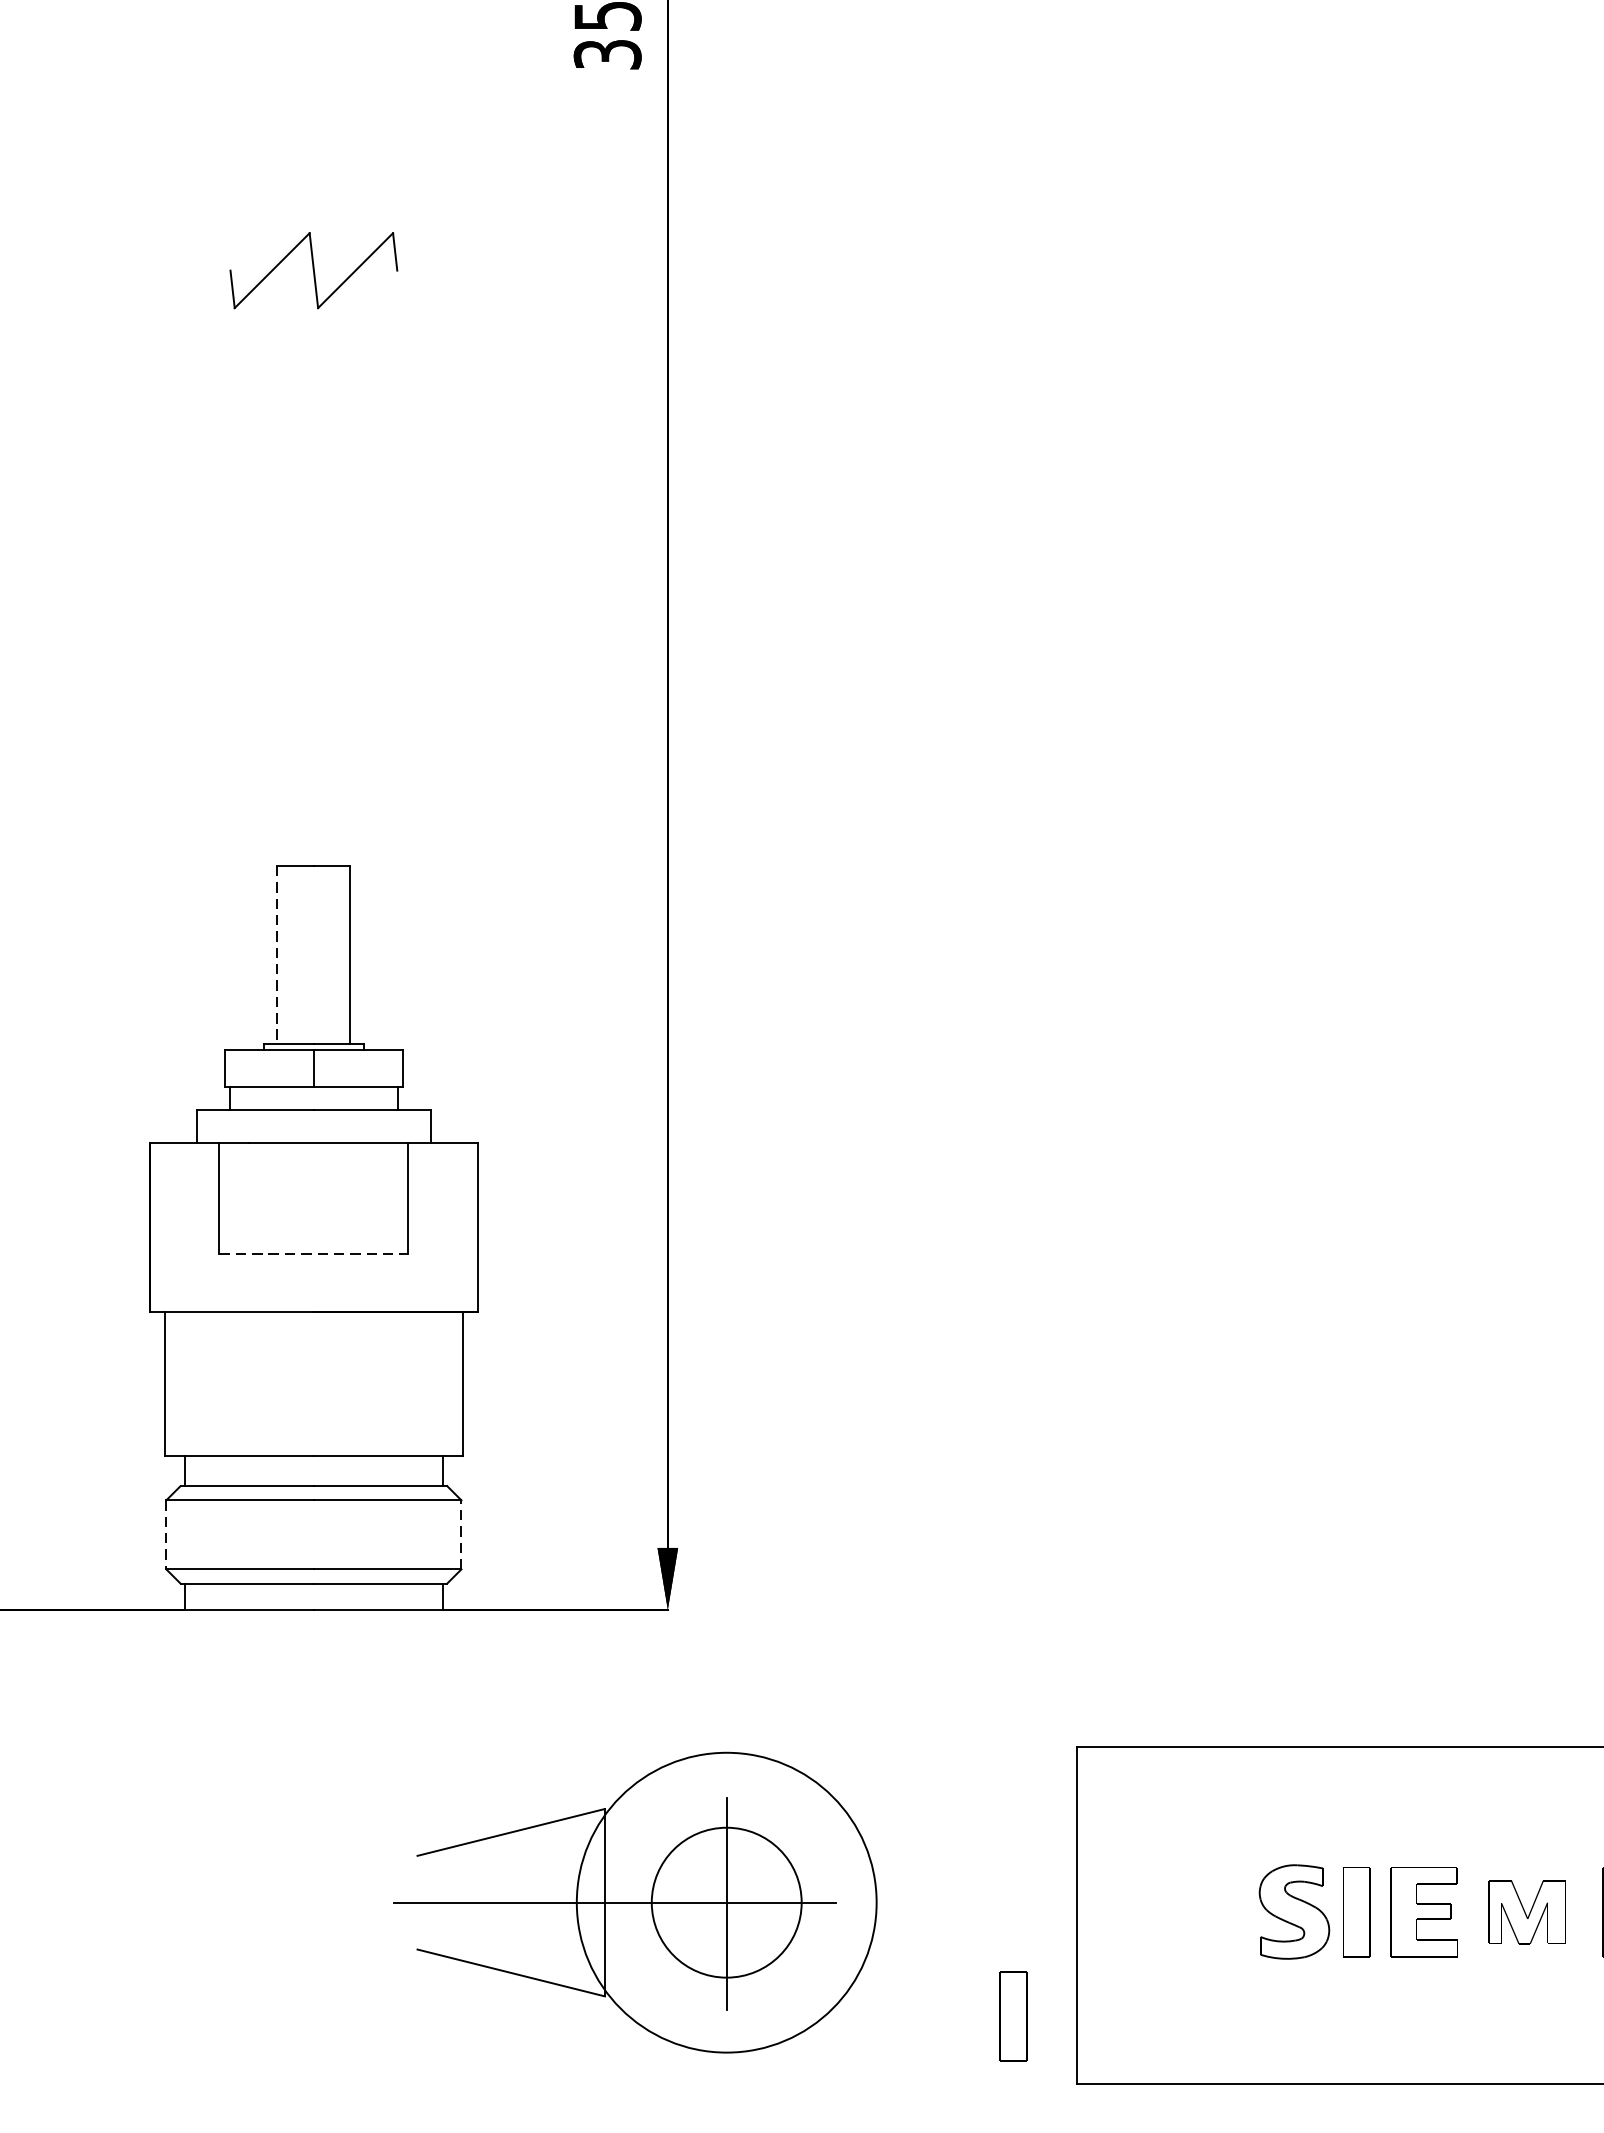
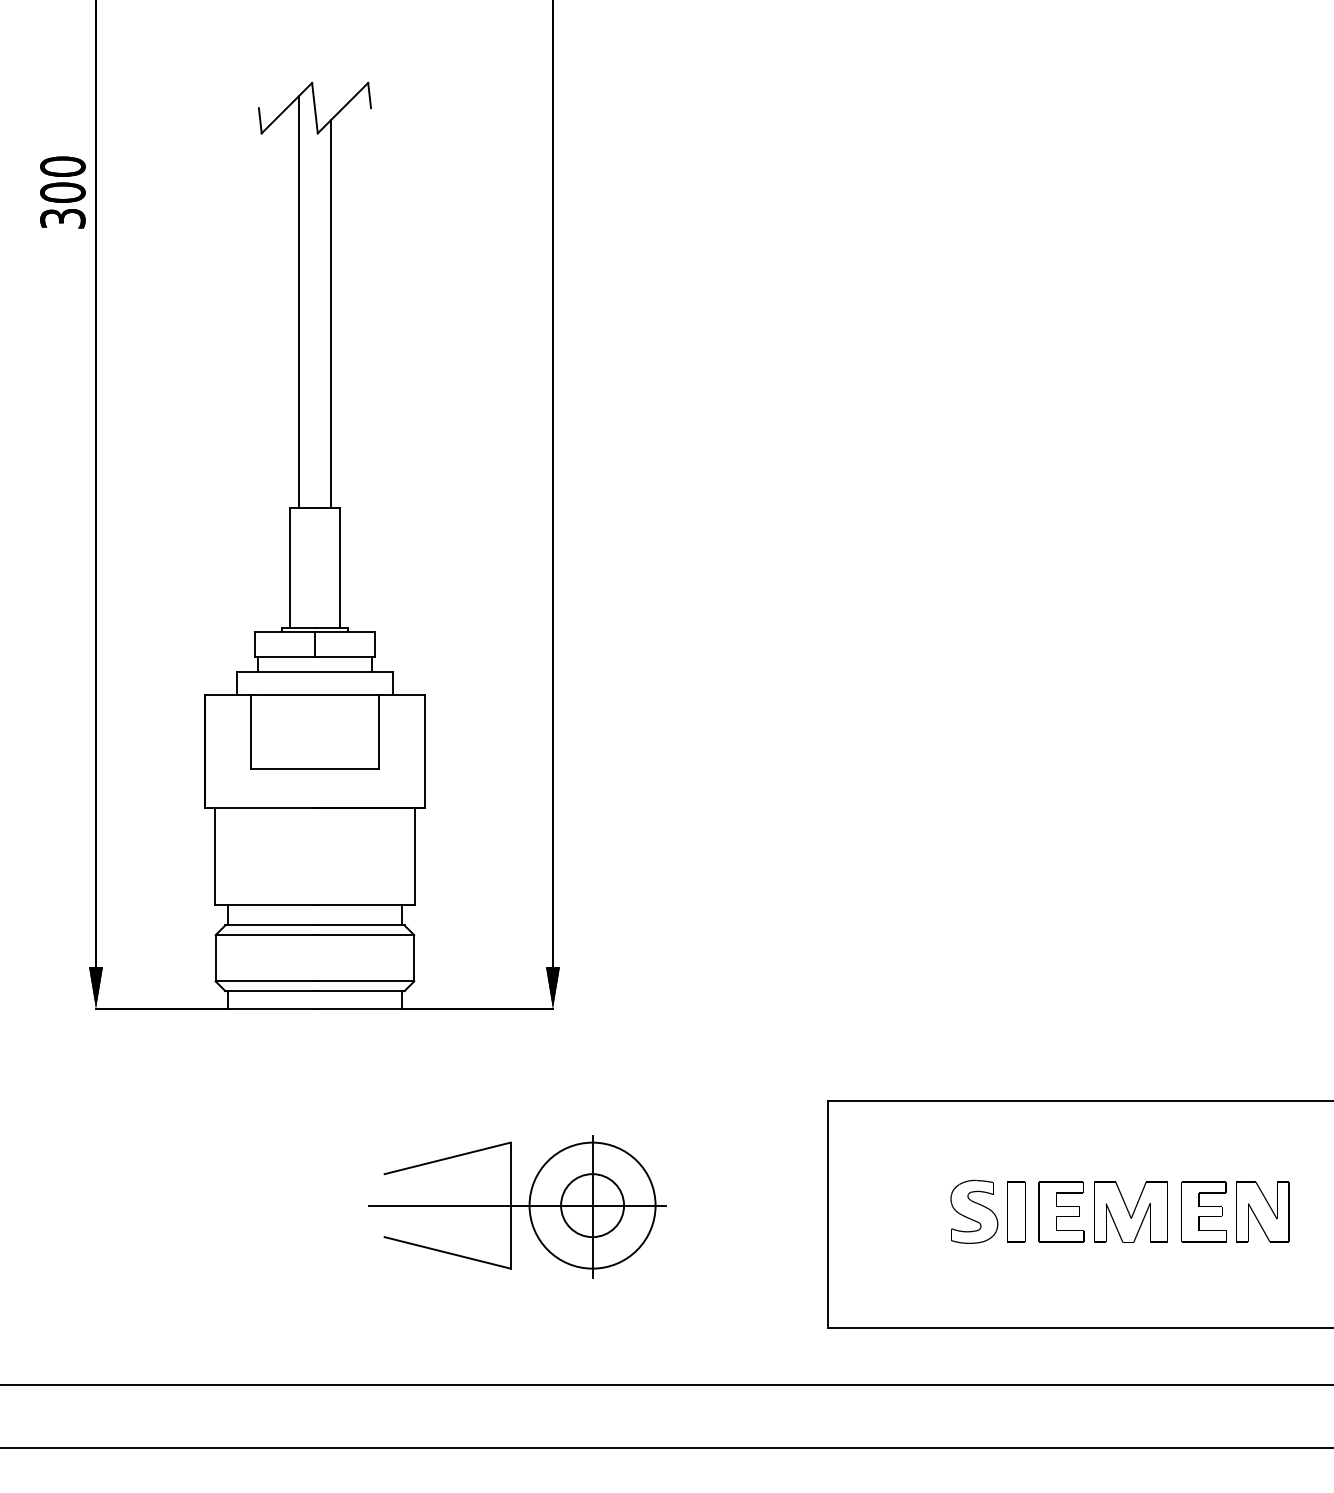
line: (289, 559) -> (298, 302), added
line: (338, 577) -> (331, 314), added
line: (277, 955) -> (290, 568), dashed -> solid
line: (313, 1254) -> (314, 769), dashed -> solid
line: (461, 1533) -> (414, 957), dashed -> solid
line: (165, 1535) -> (215, 958), dashed -> solid
circle: (726, 1902) -> (592, 1205), size x0.62
circle: (726, 1902) -> (592, 1205), size x0.62
part: (1526, 1911) -> (1130, 1211), size x1.43
part: (1013, 2015) -> (785, 1281), removed

